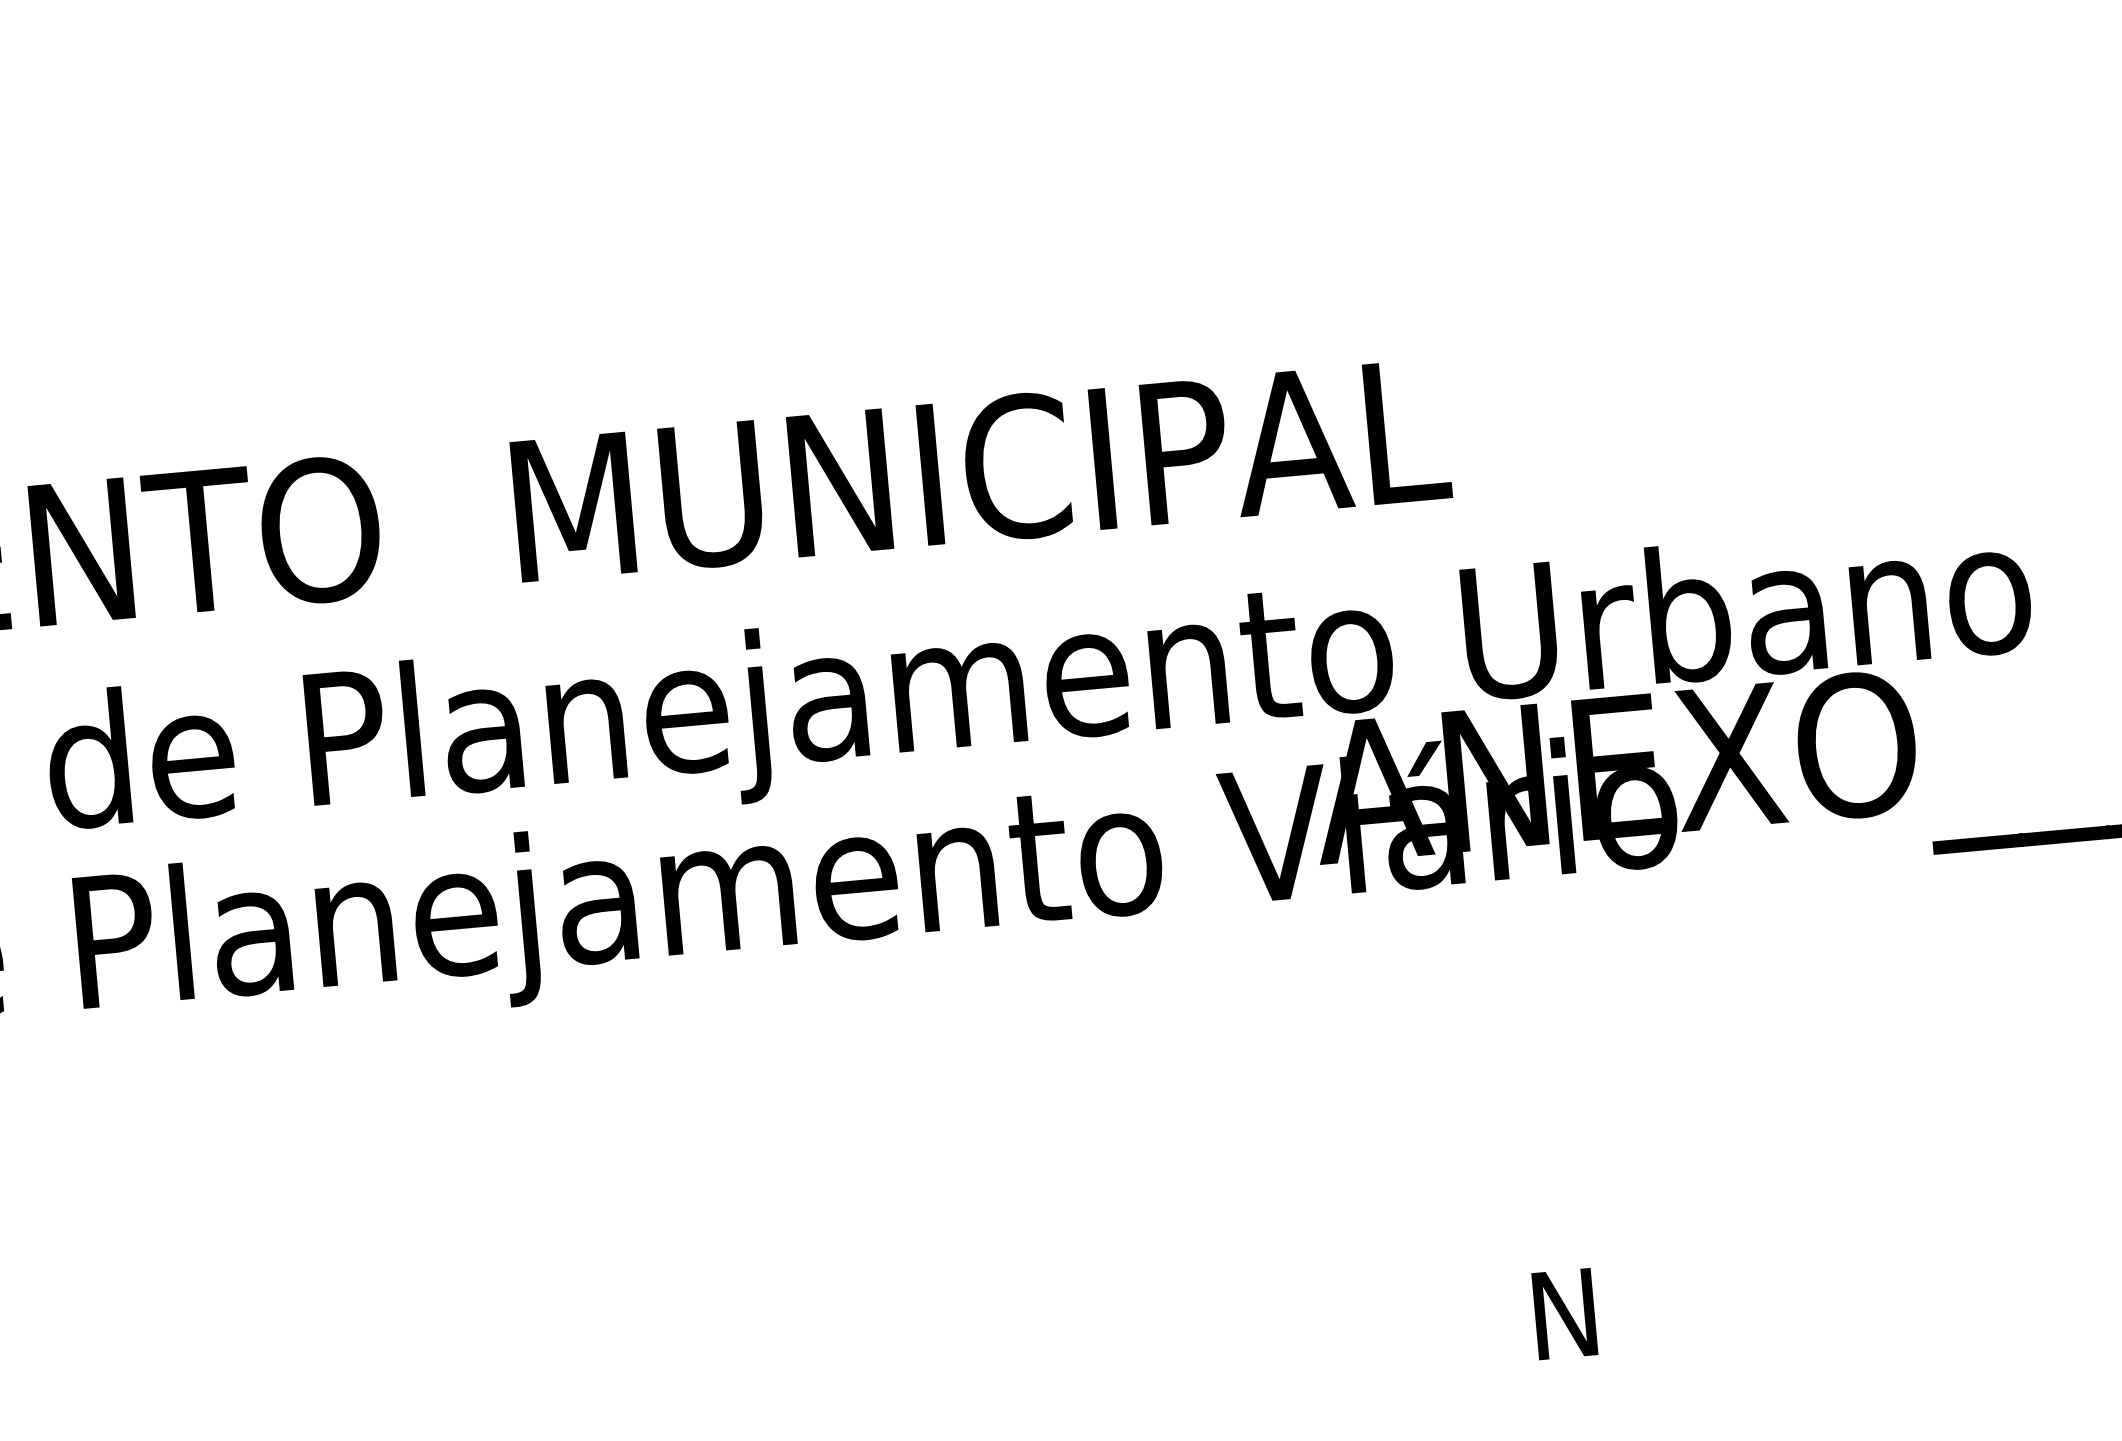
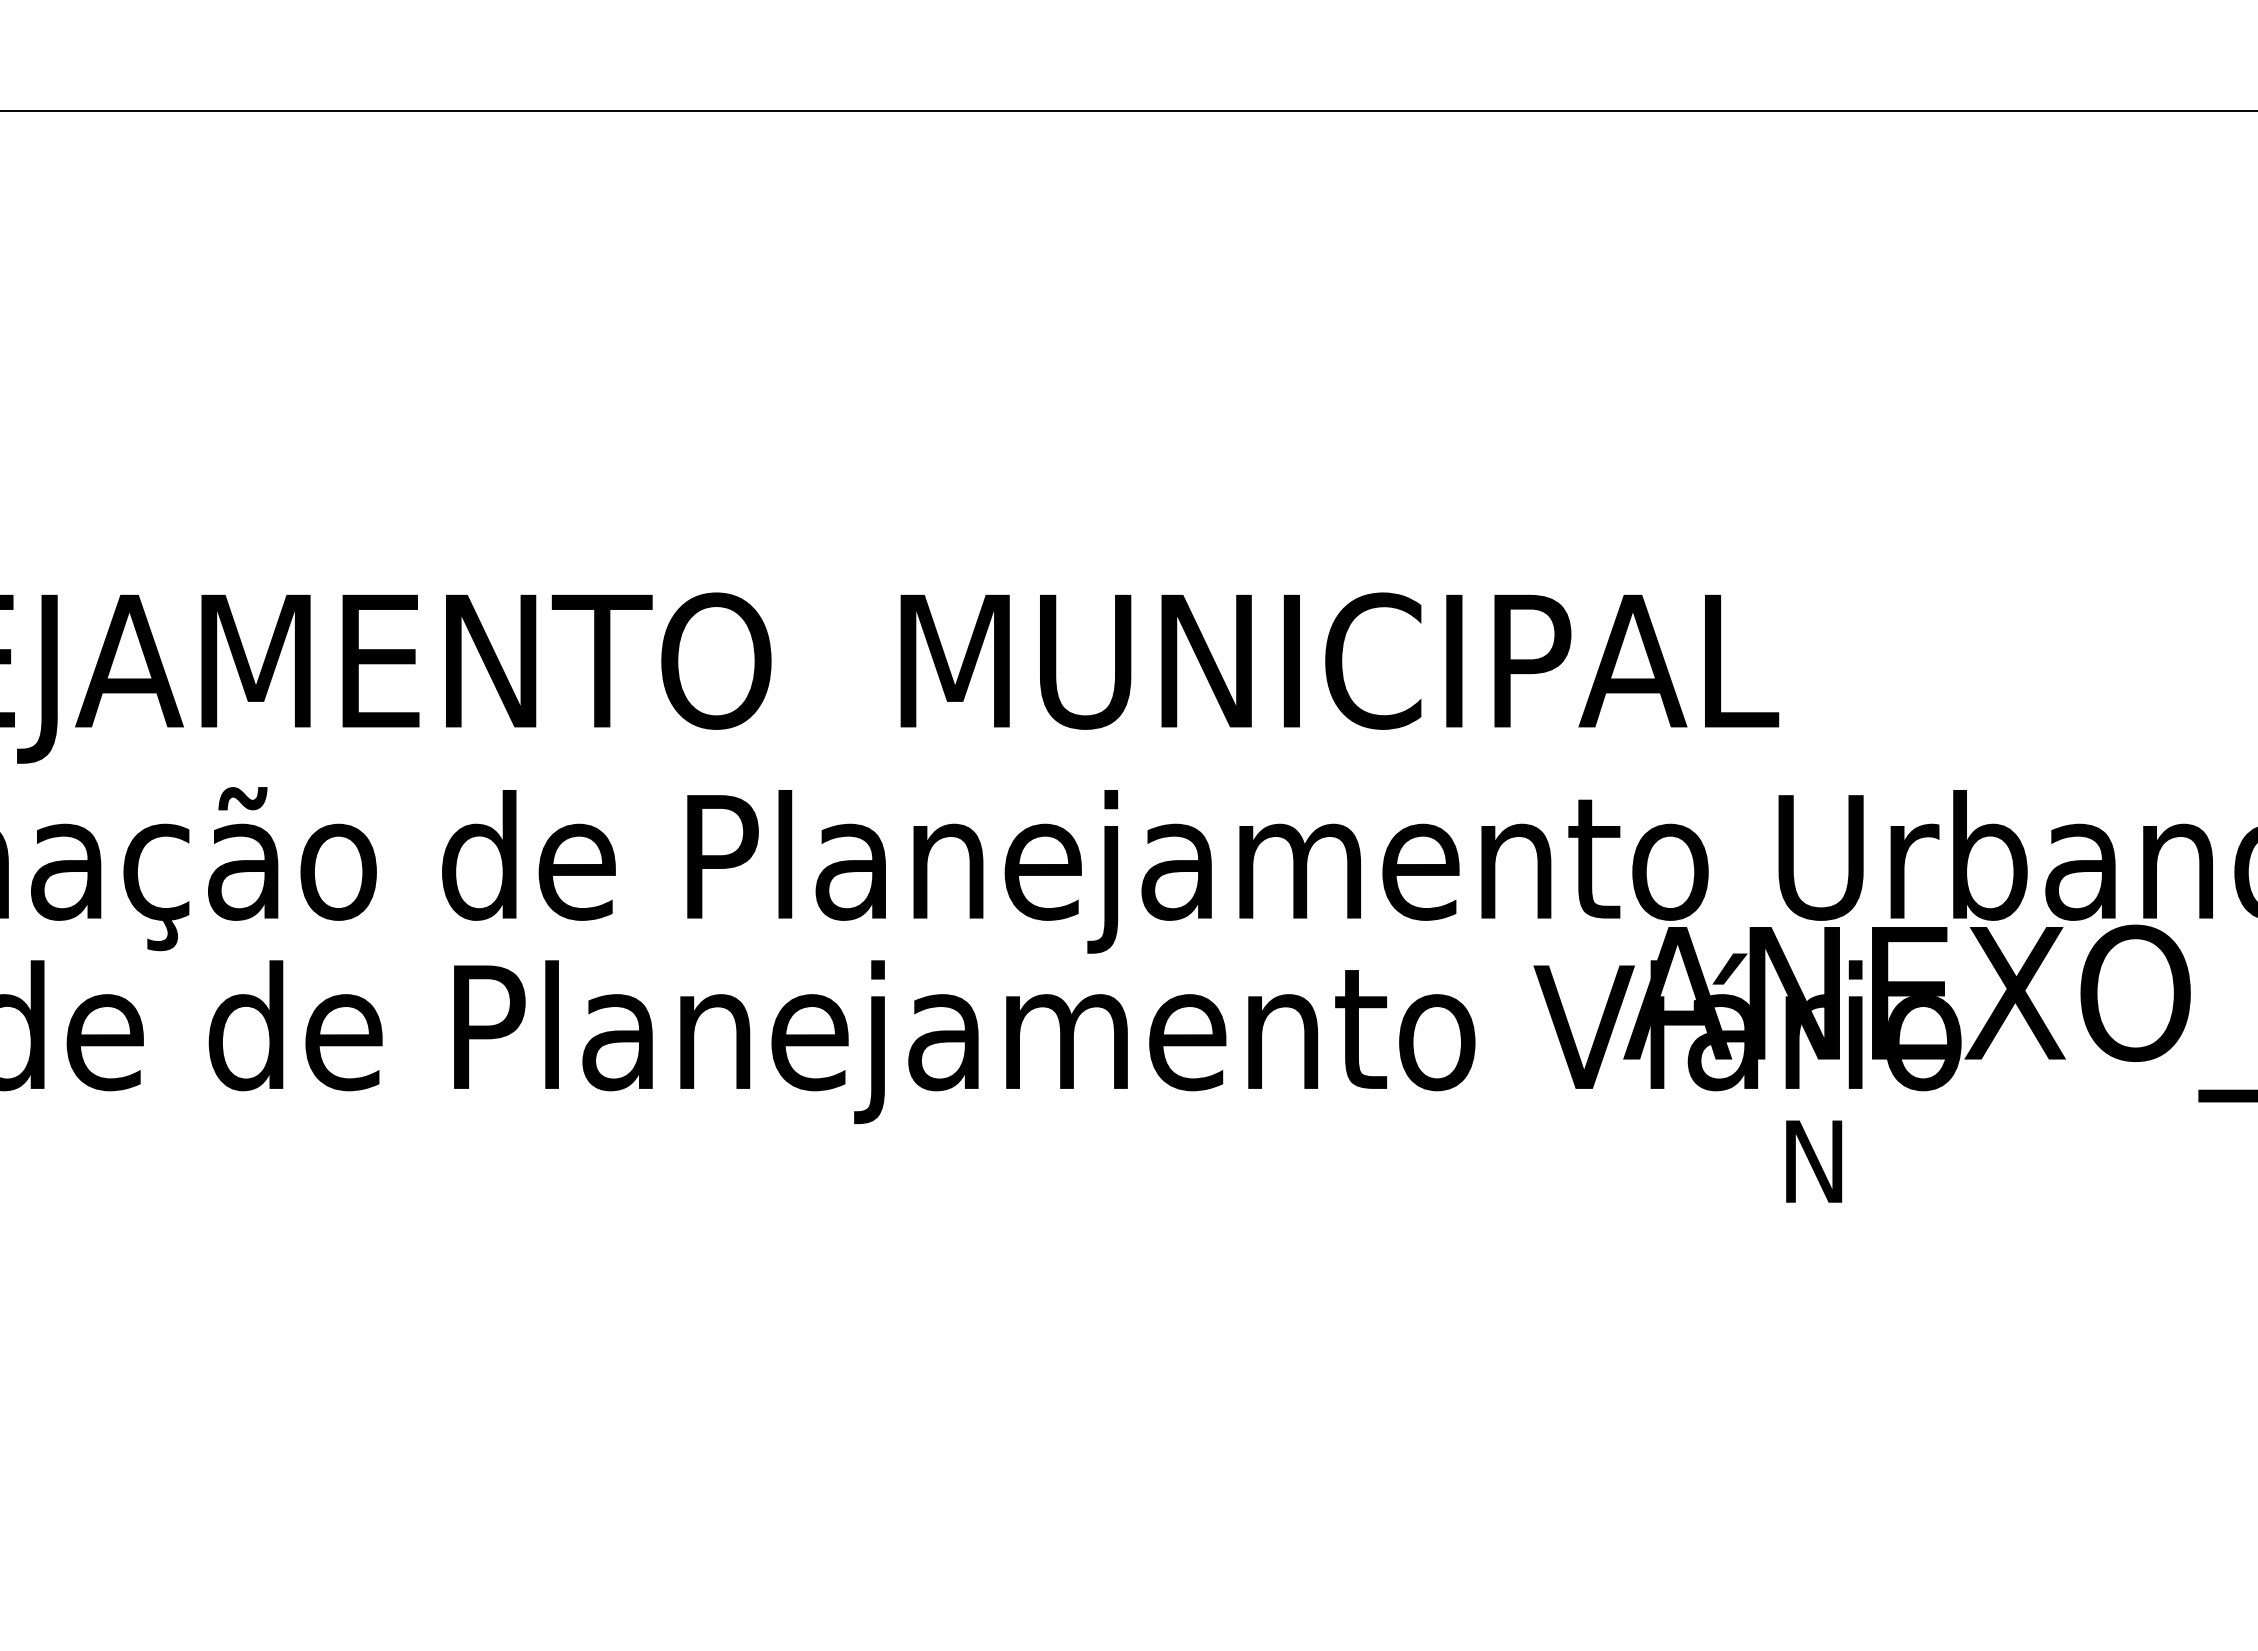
text: (1565, 1313) -> (1814, 1161), moved

